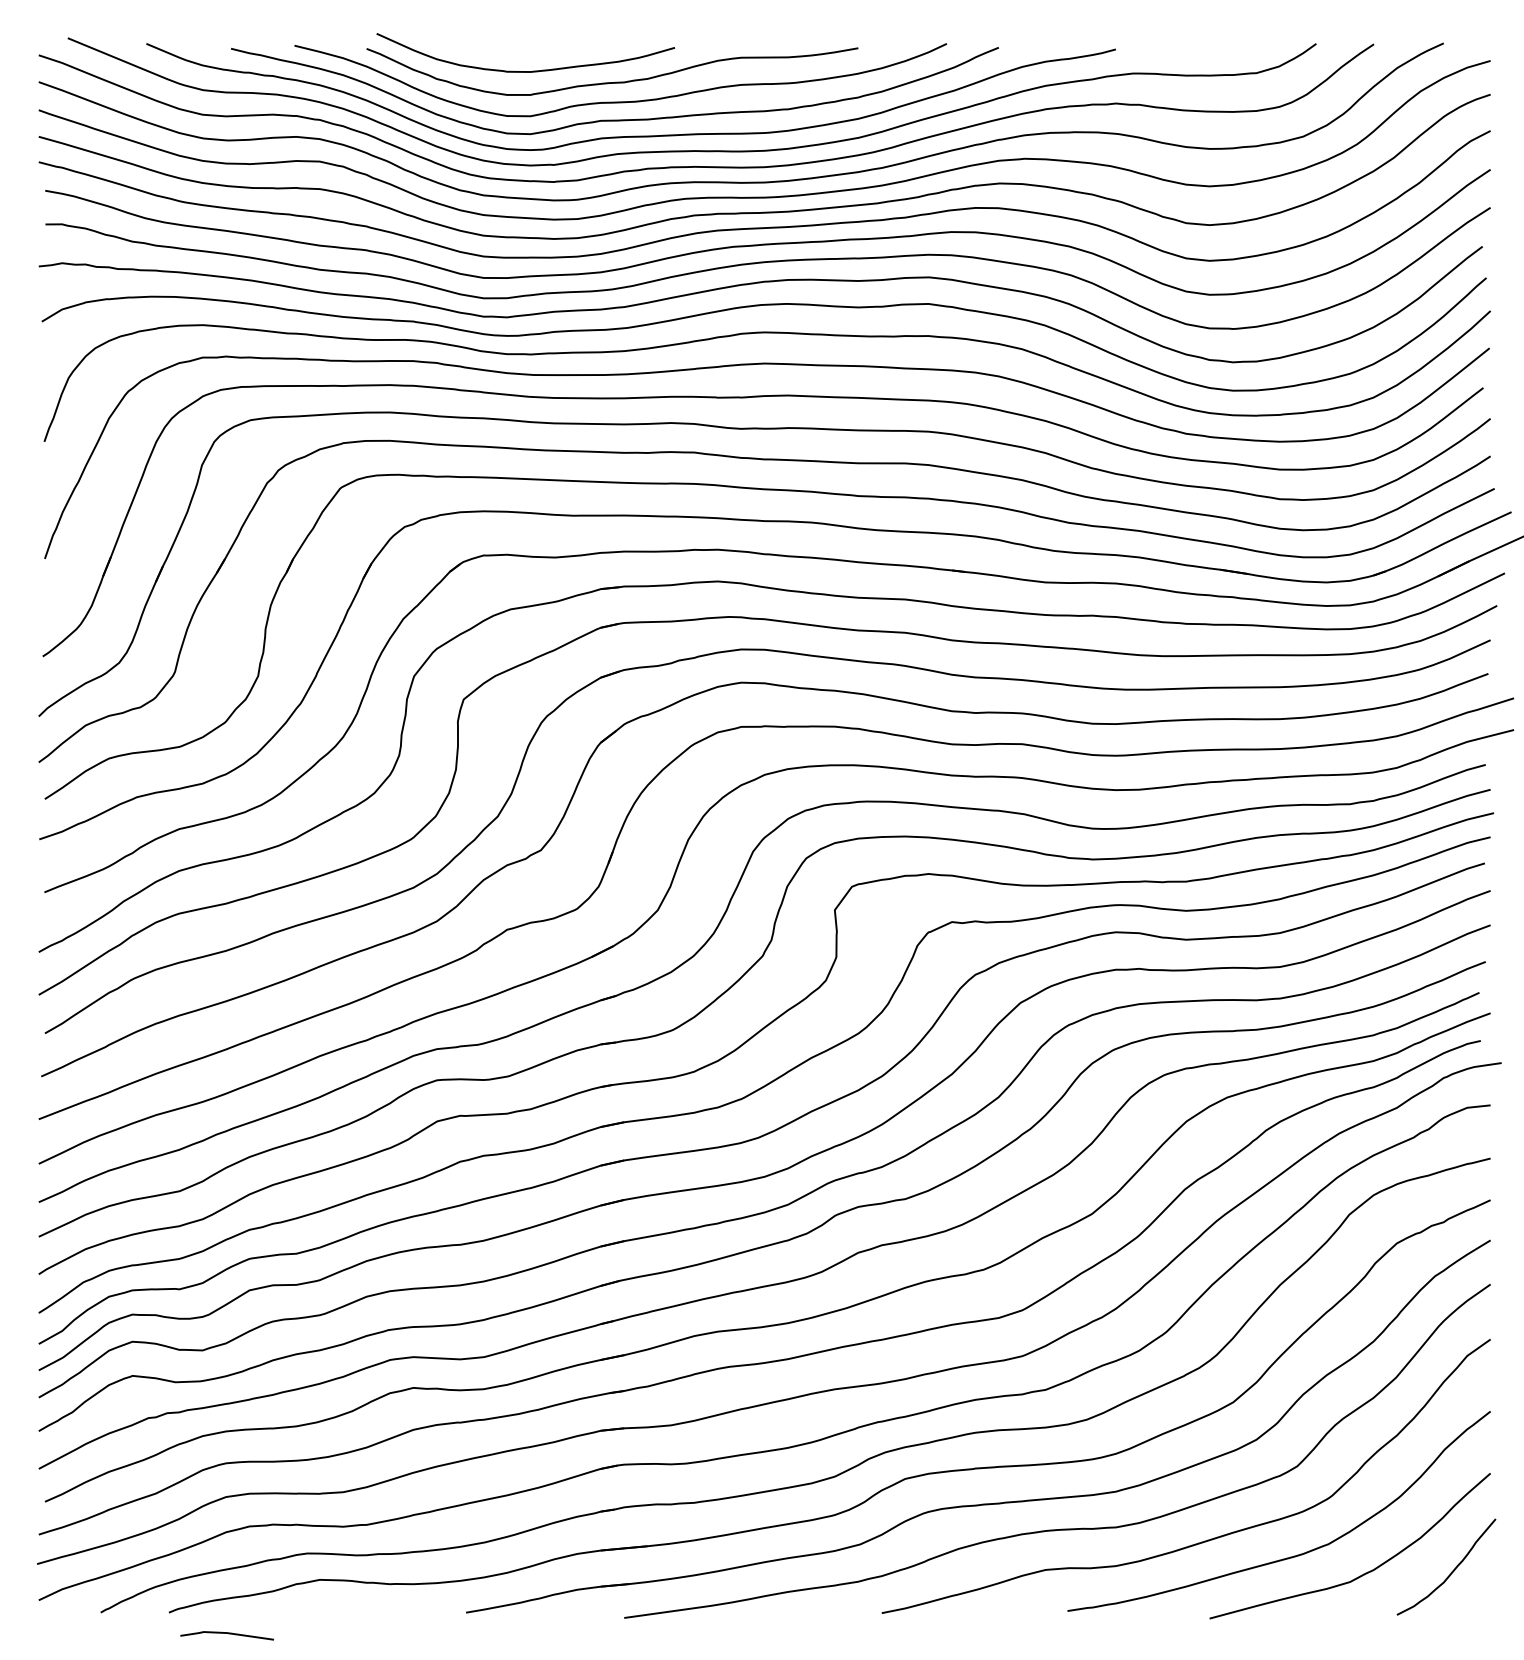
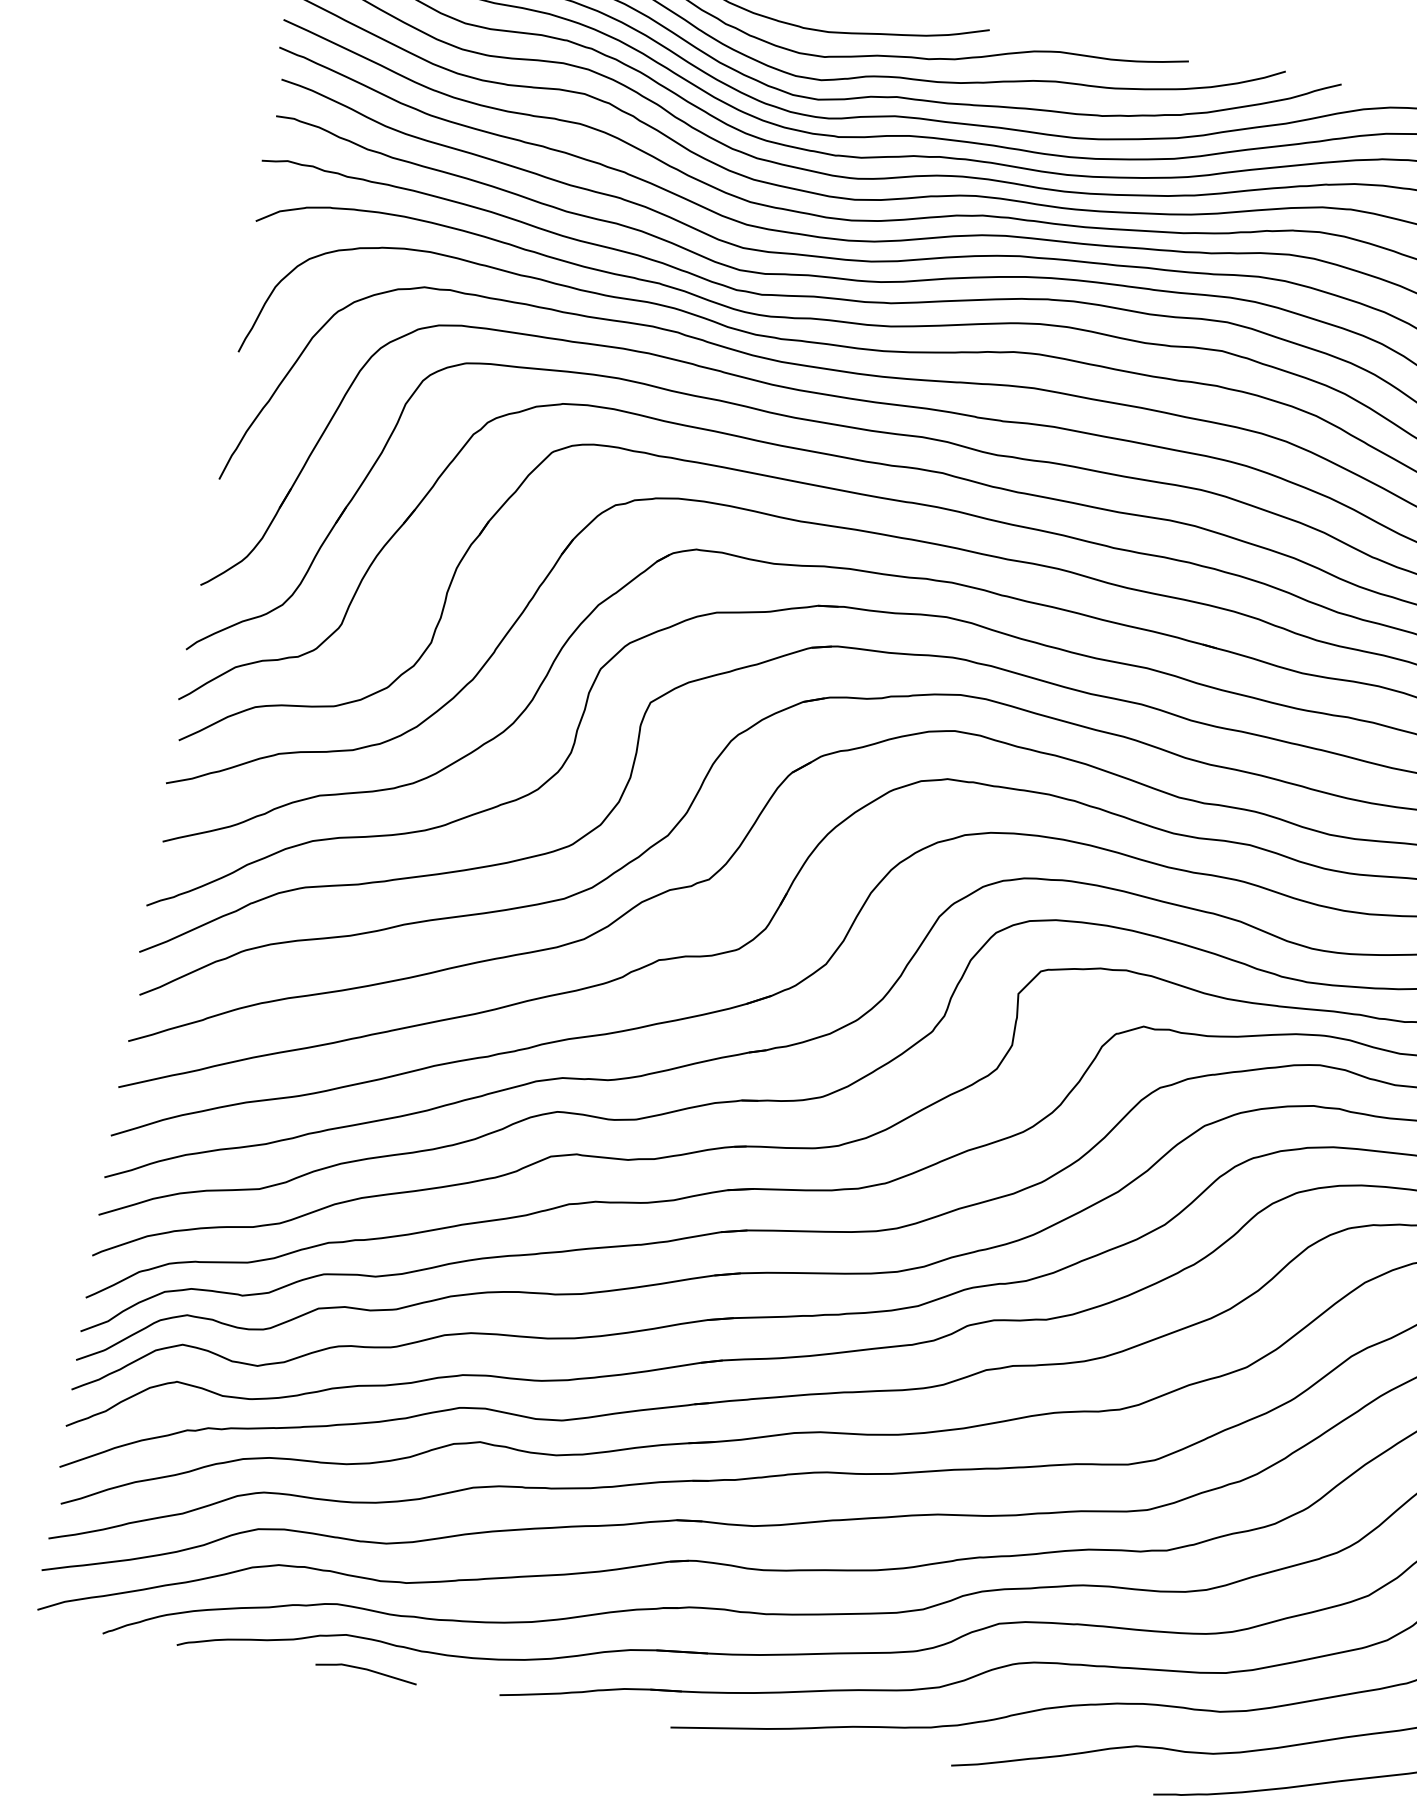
line: (226, 1633) -> (366, 1669), moved

